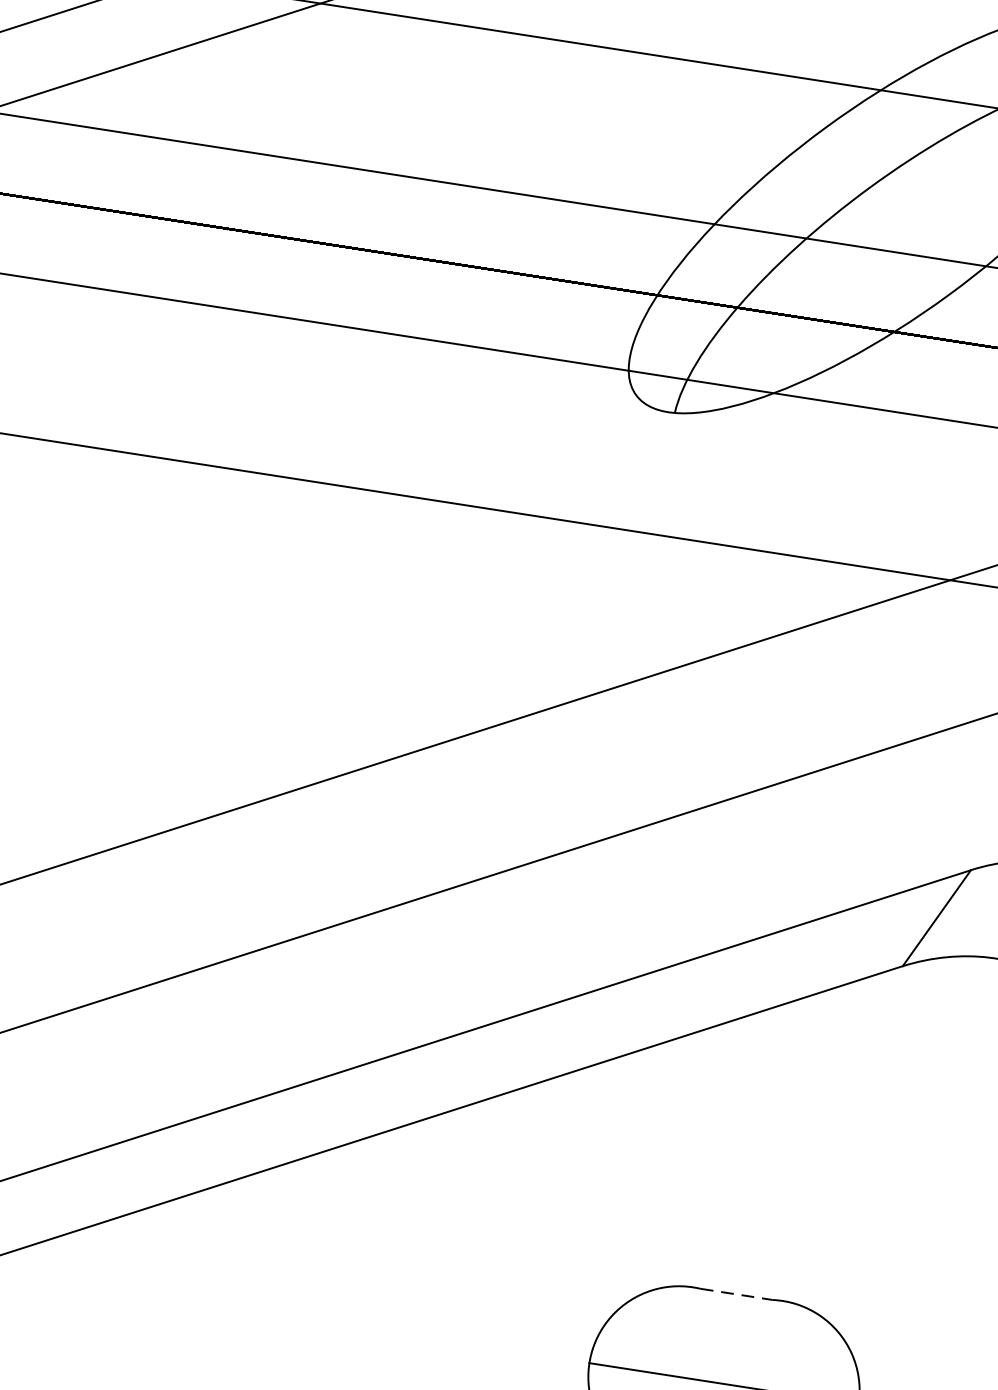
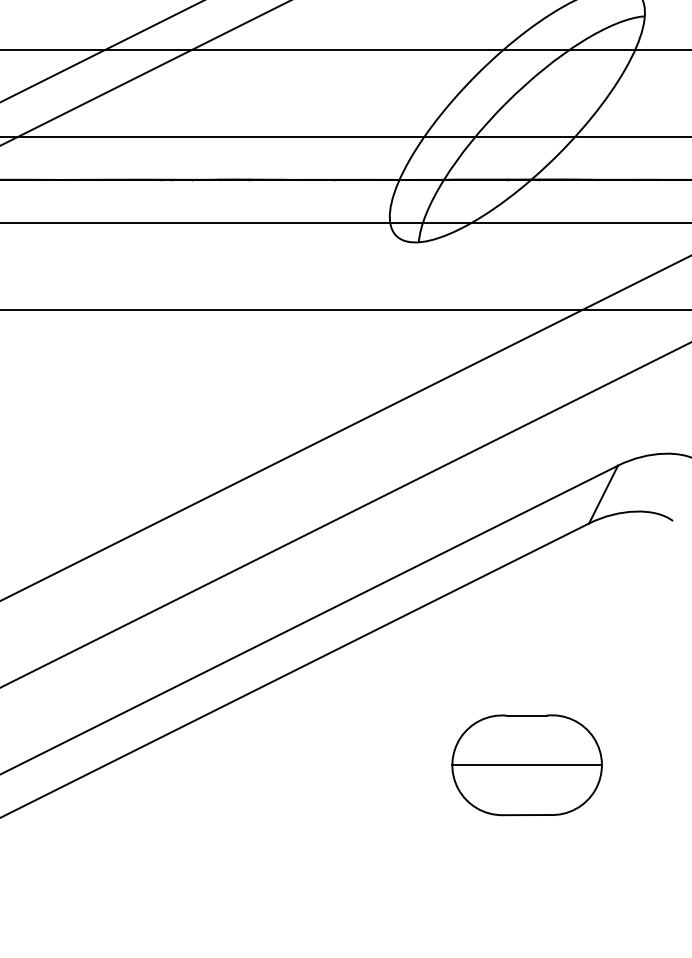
line: (736, 1294) -> (526, 715), dashed -> solid

